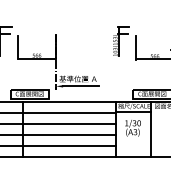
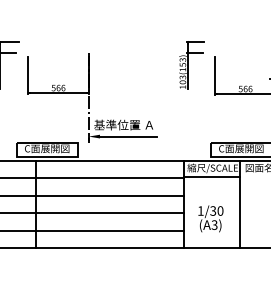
text: (132, 128) -> (209, 219), moved

